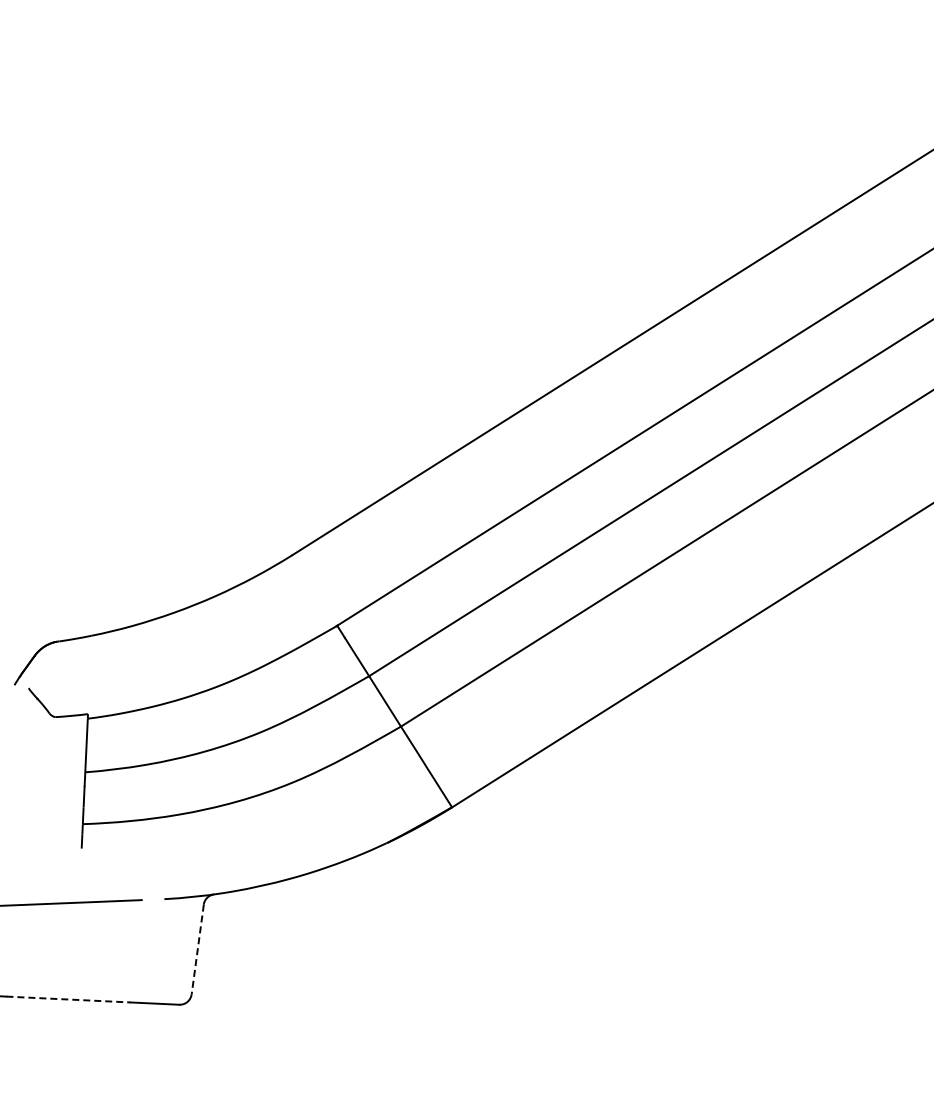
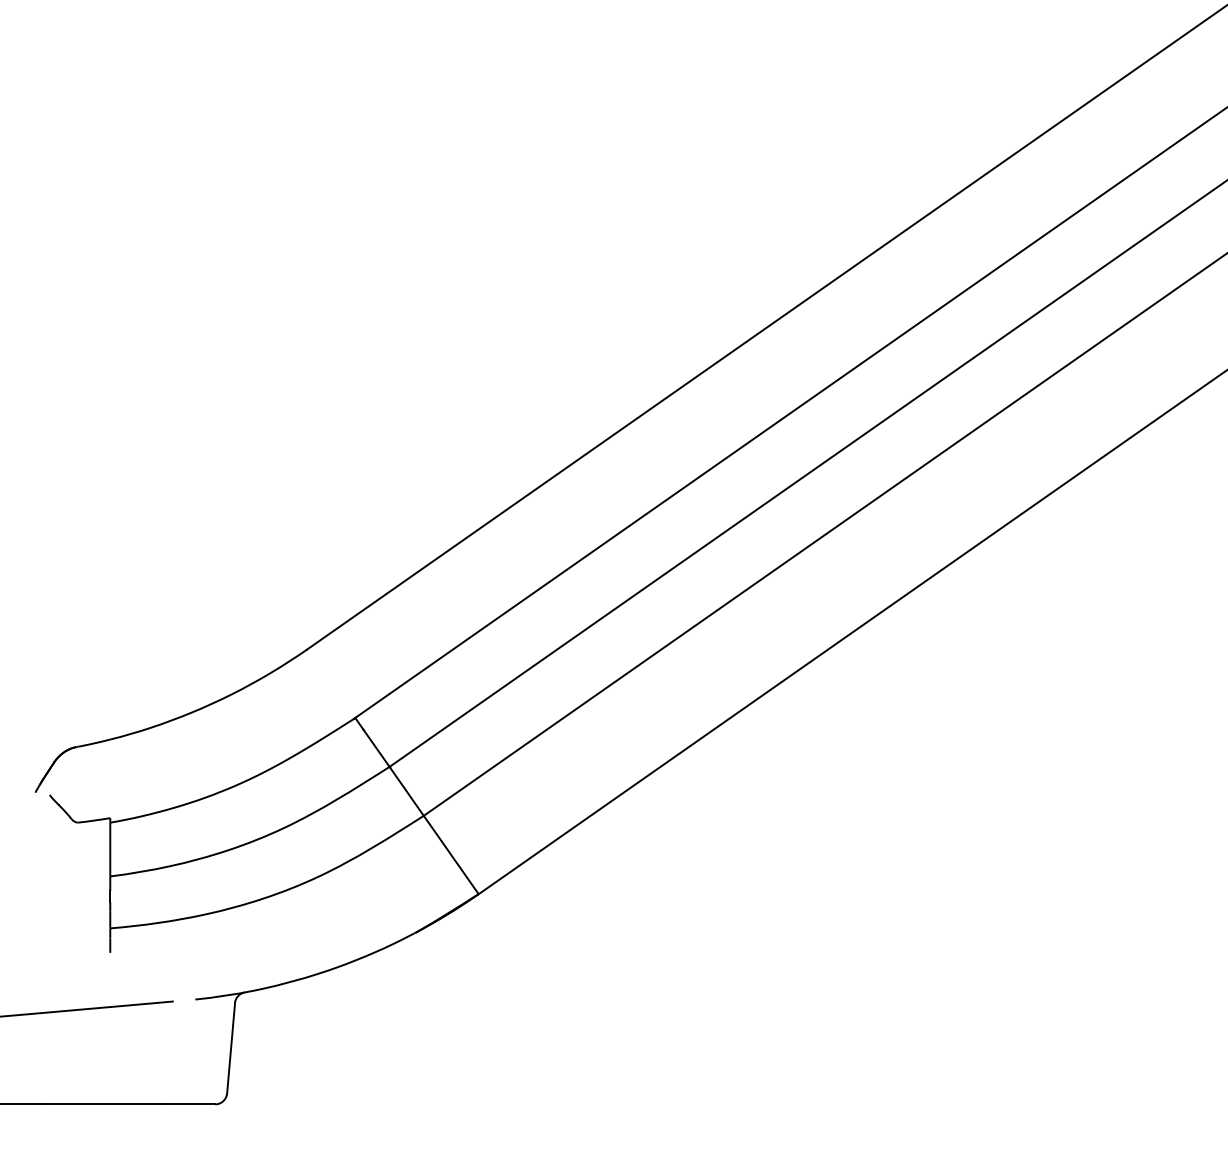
line: (198, 949) -> (231, 1048), dashed -> solid
line: (68, 999) -> (104, 1104), dashed -> solid

